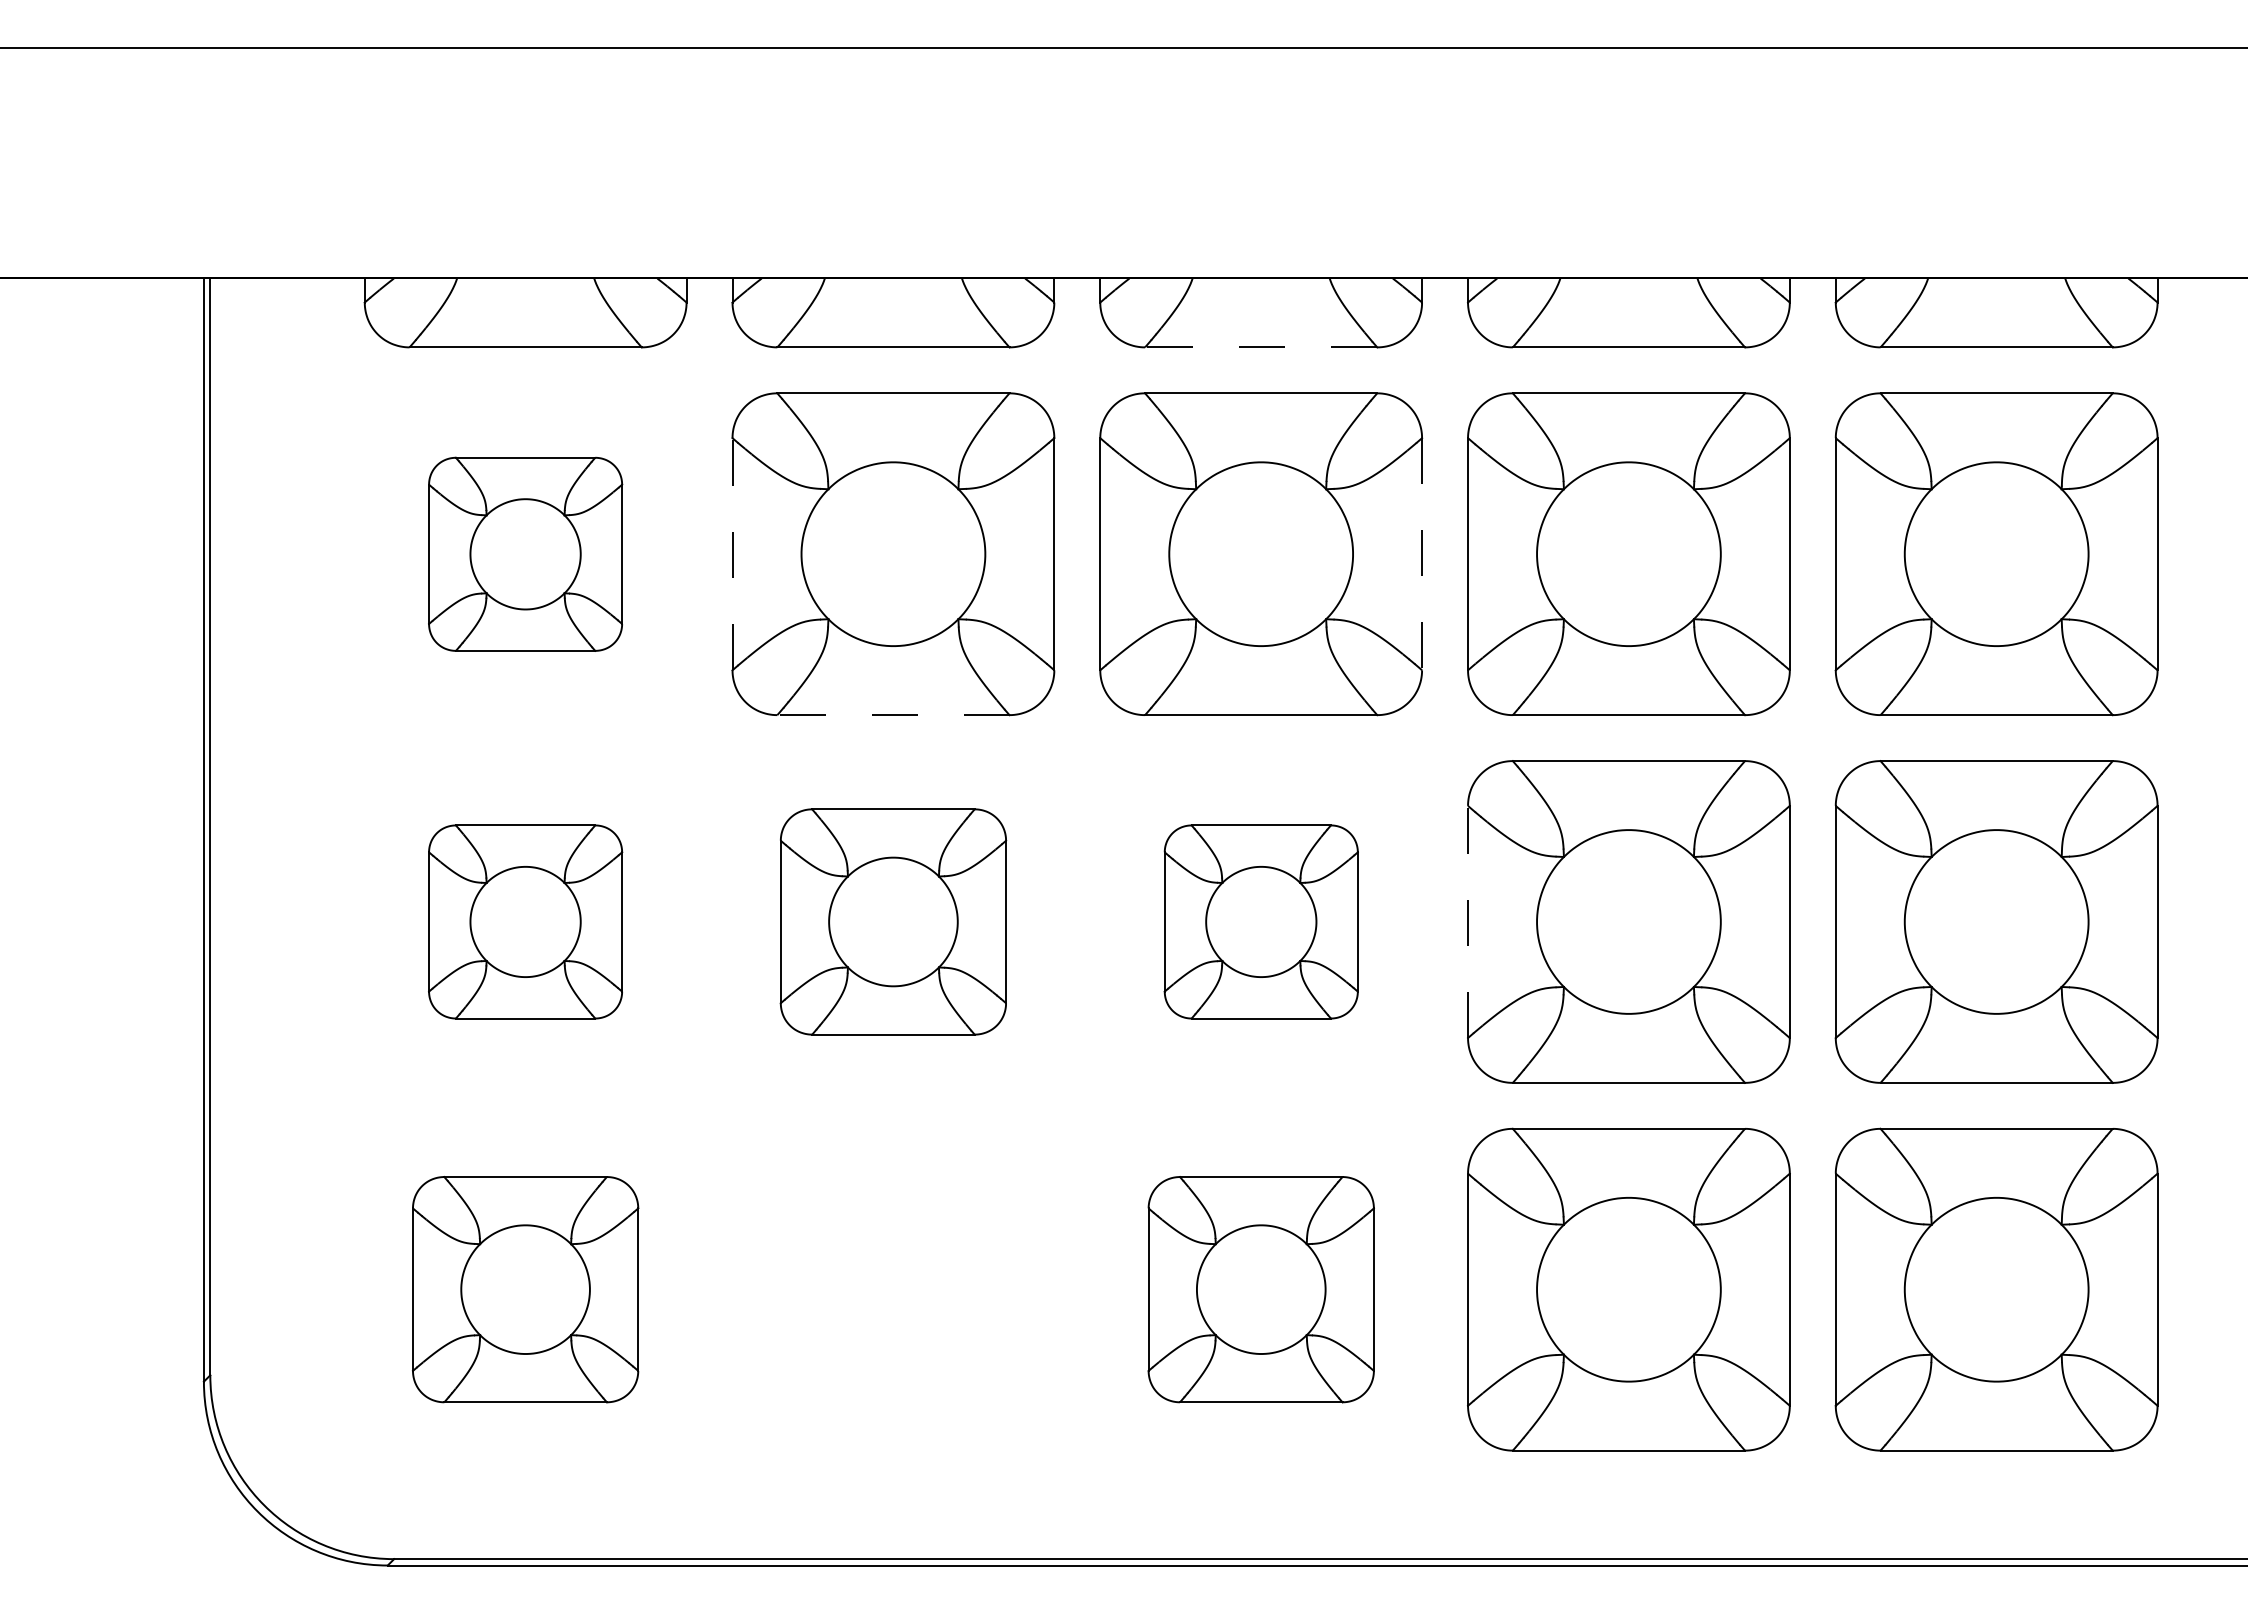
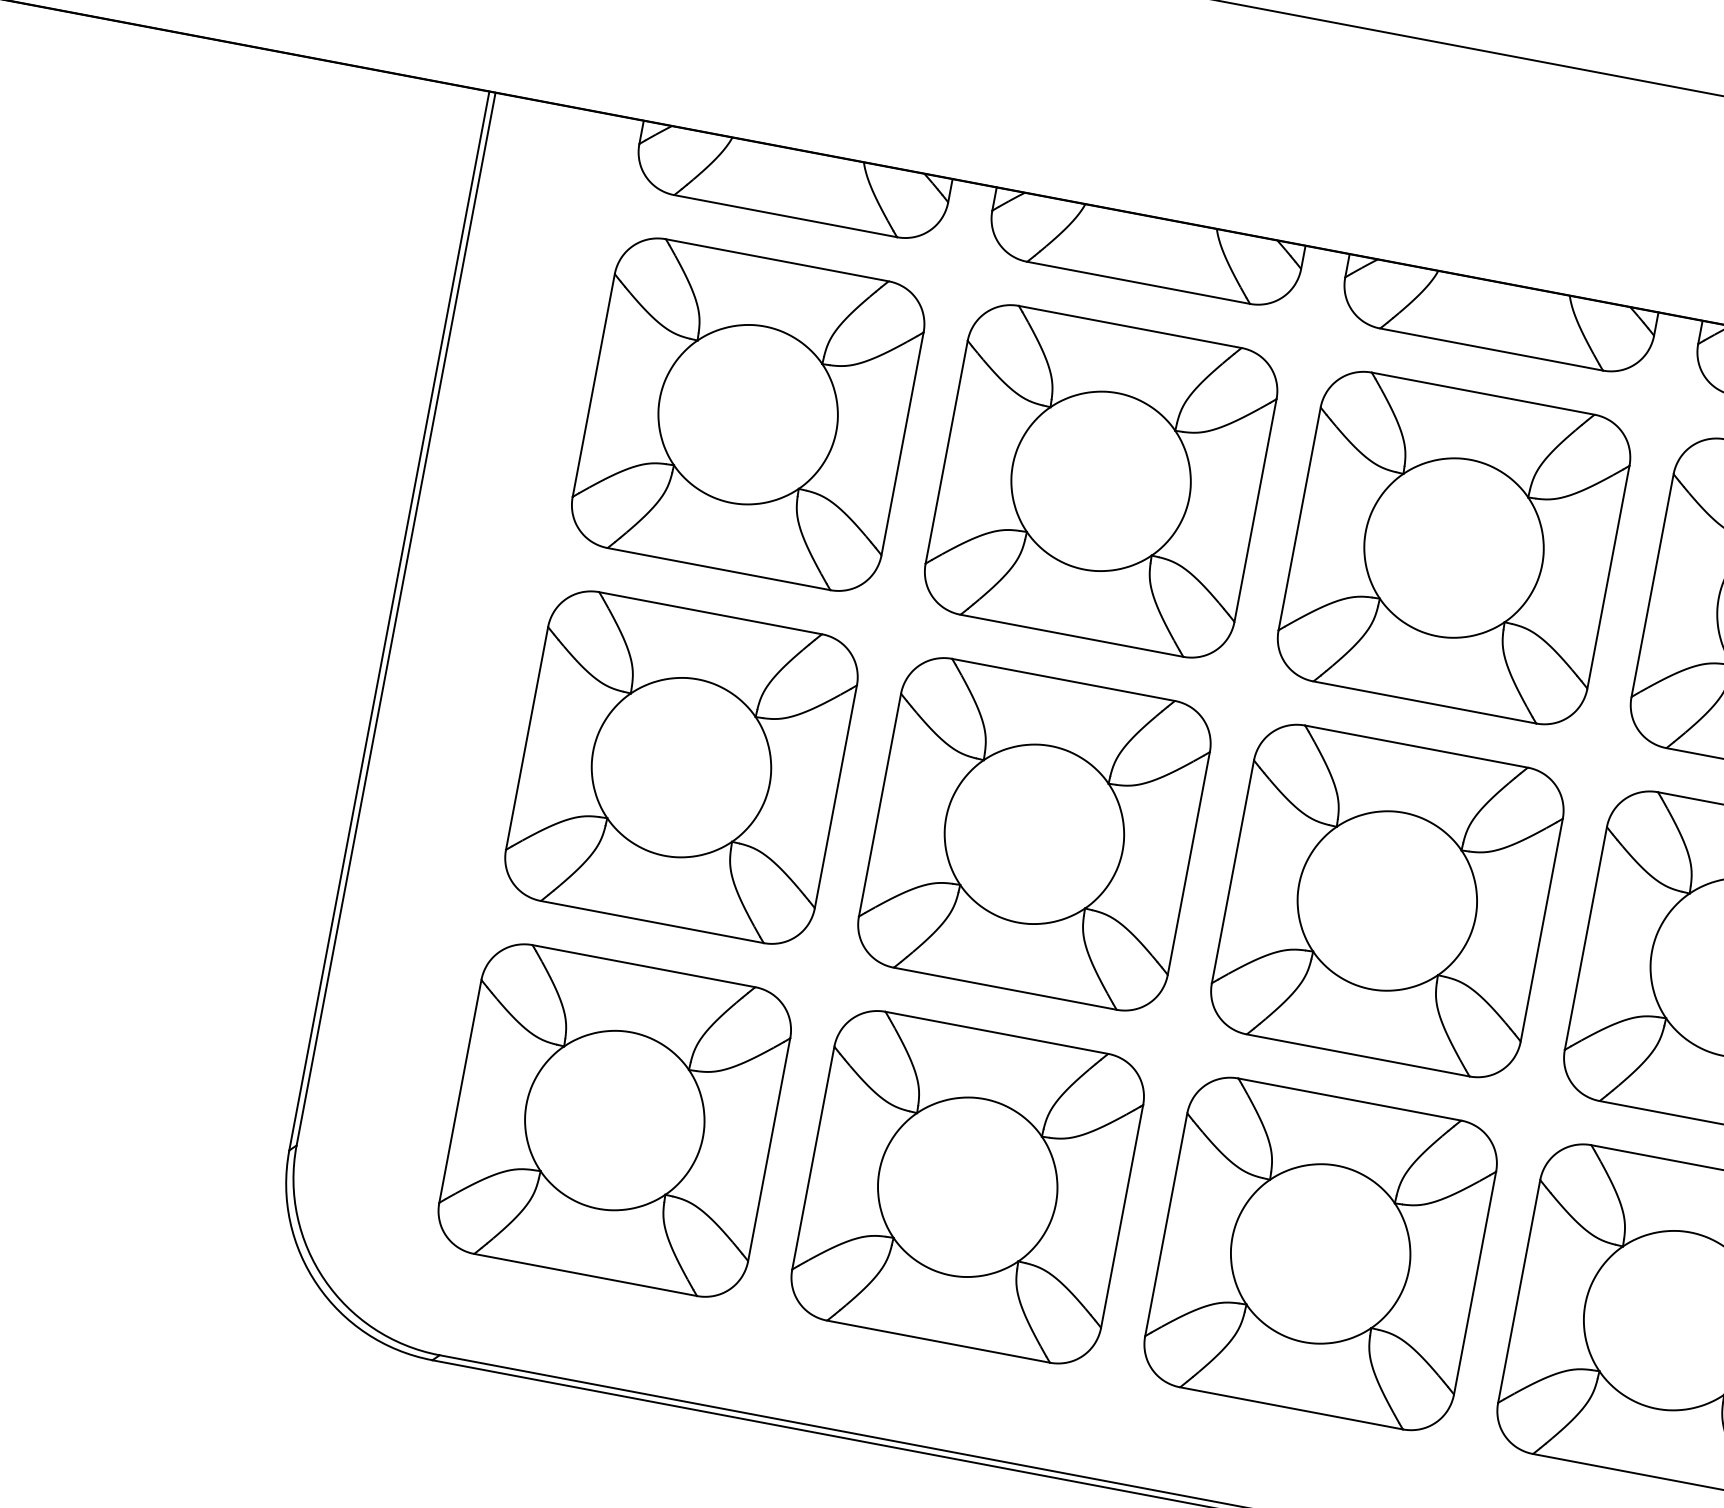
line: (1260, 347) -> (1490, 349), dashed -> solid
line: (732, 553) -> (946, 451), dashed -> solid
part: (525, 554) -> (747, 414), size x1.67
line: (1422, 554) -> (1608, 577), dashed -> solid
line: (892, 715) -> (1070, 635), dashed -> solid
part: (525, 921) -> (681, 767), size x1.67
part: (893, 921) -> (1034, 833), size x1.43
part: (1261, 921) -> (1387, 900), size x1.67
line: (1468, 921) -> (1586, 938), dashed -> solid
part: (525, 1289) -> (614, 1120), size x1.43
part: (893, 1289) -> (967, 1187), added
part: (1261, 1289) -> (1321, 1253), size x1.43

